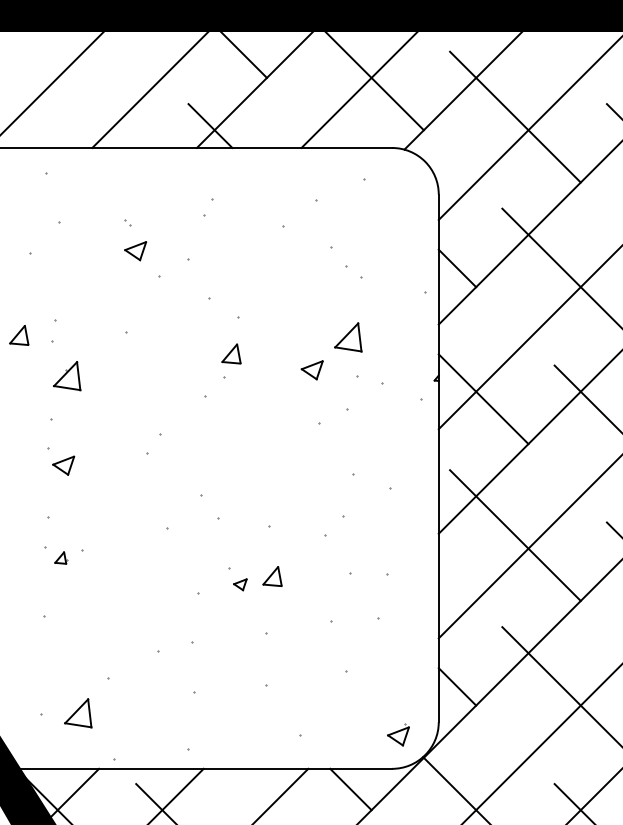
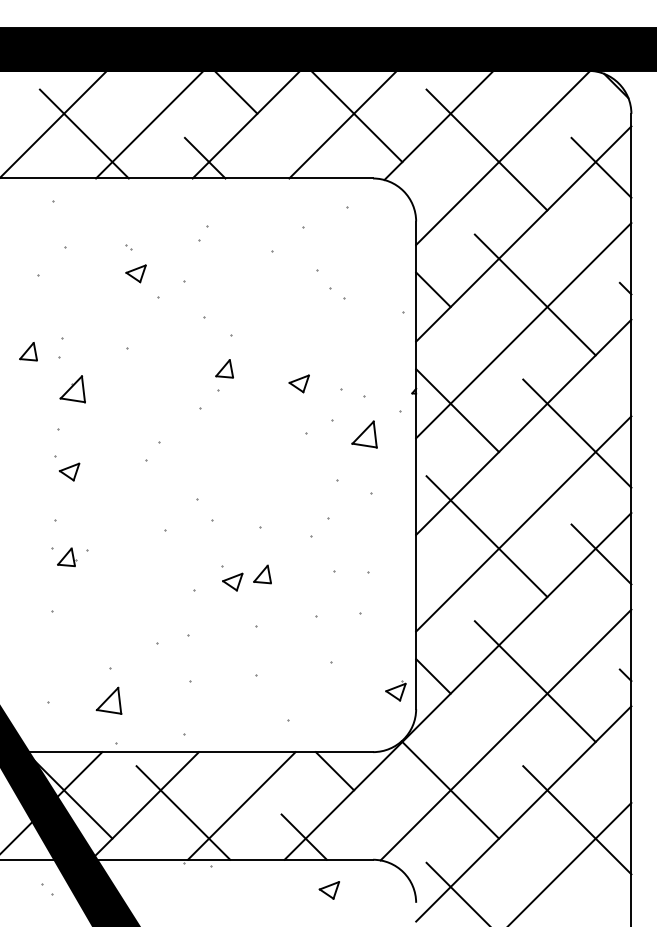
line: (78, 99) -> (83, 133), added
part: (348, 337) -> (364, 434), moved
part: (61, 558) -> (67, 557), size x1.67
part: (239, 584) -> (232, 581), size x1.67
part: (77, 712) -> (108, 700), moved
part: (398, 734) -> (395, 690), moved

